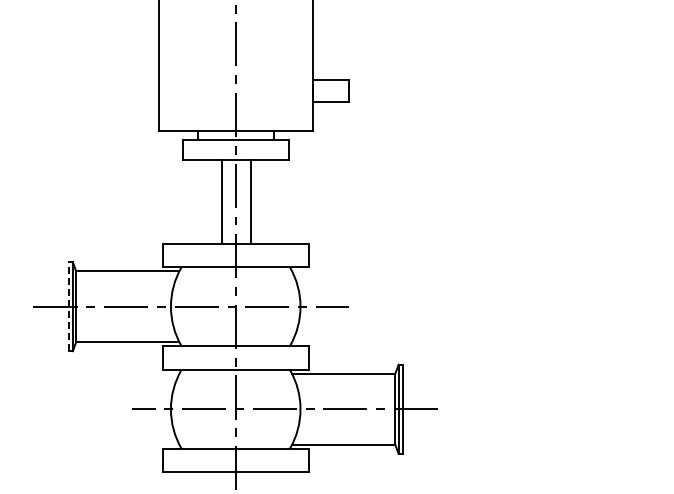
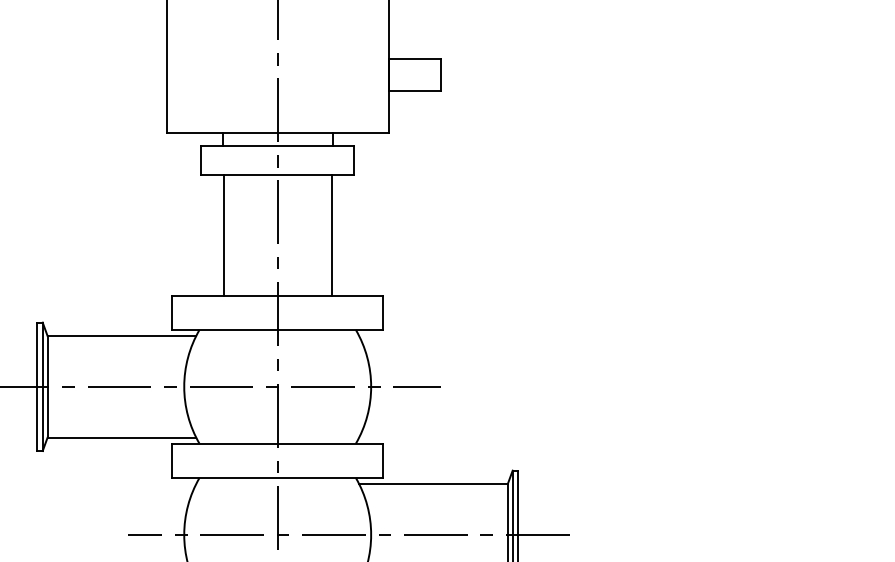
line: (222, 201) -> (223, 235), moved
line: (251, 201) -> (332, 235), moved
line: (68, 306) -> (36, 386), dashed -> solid

